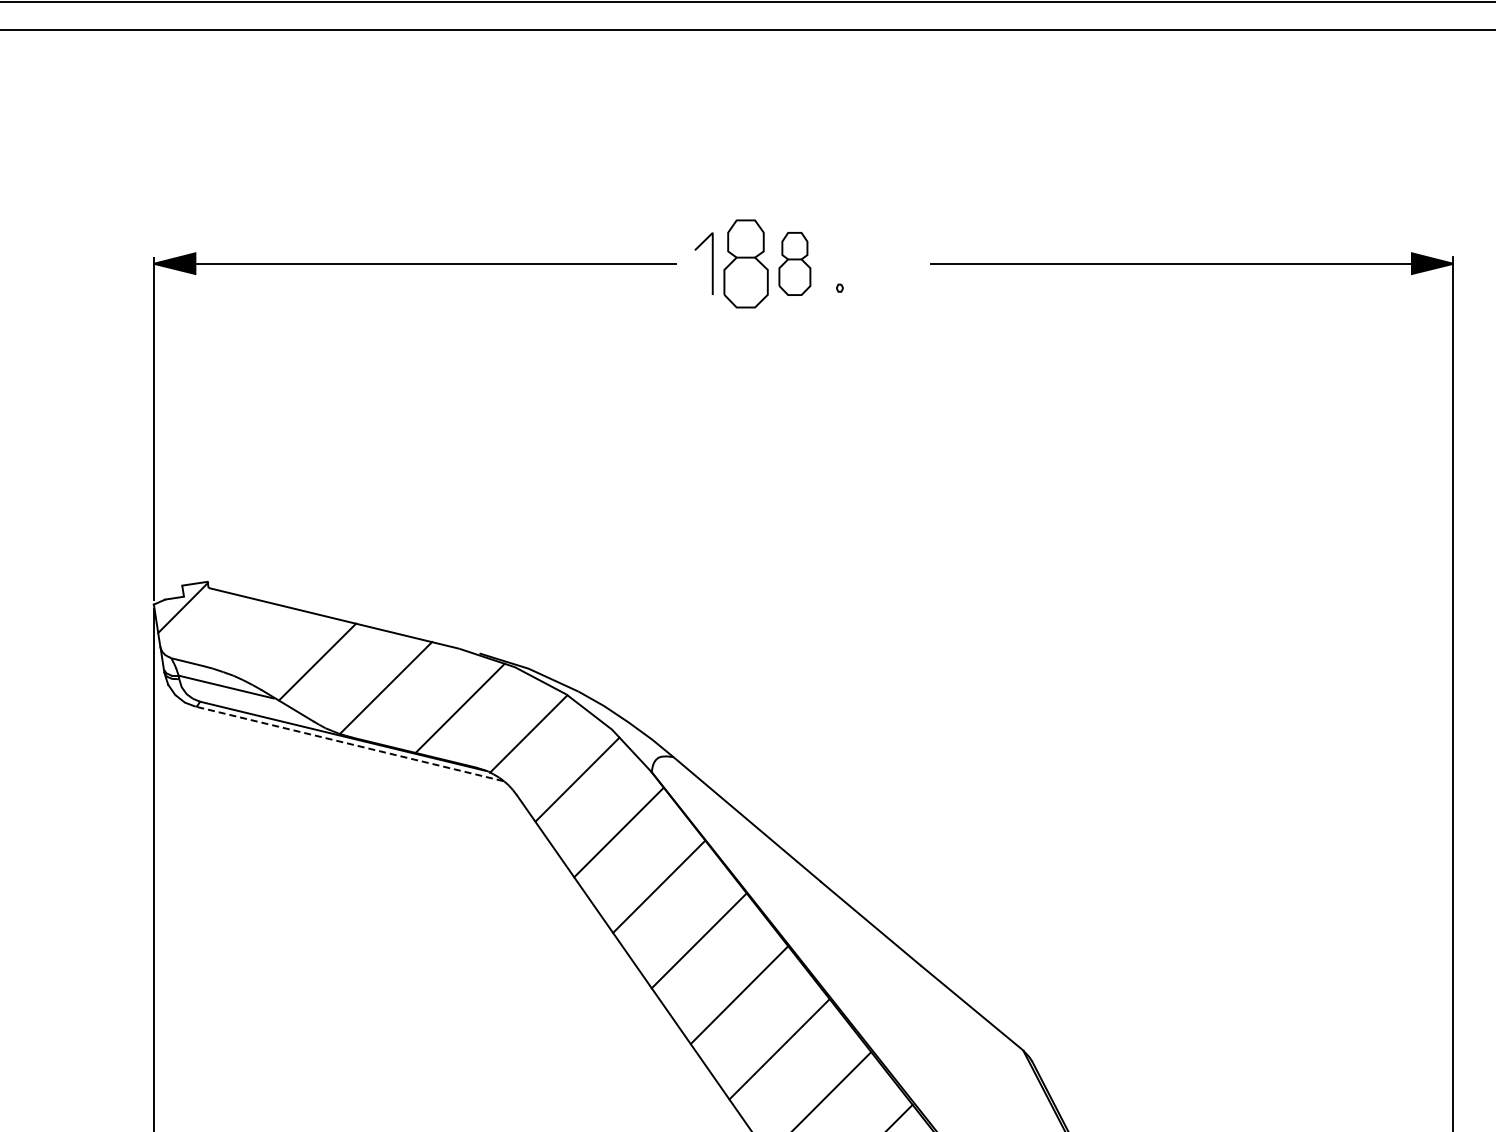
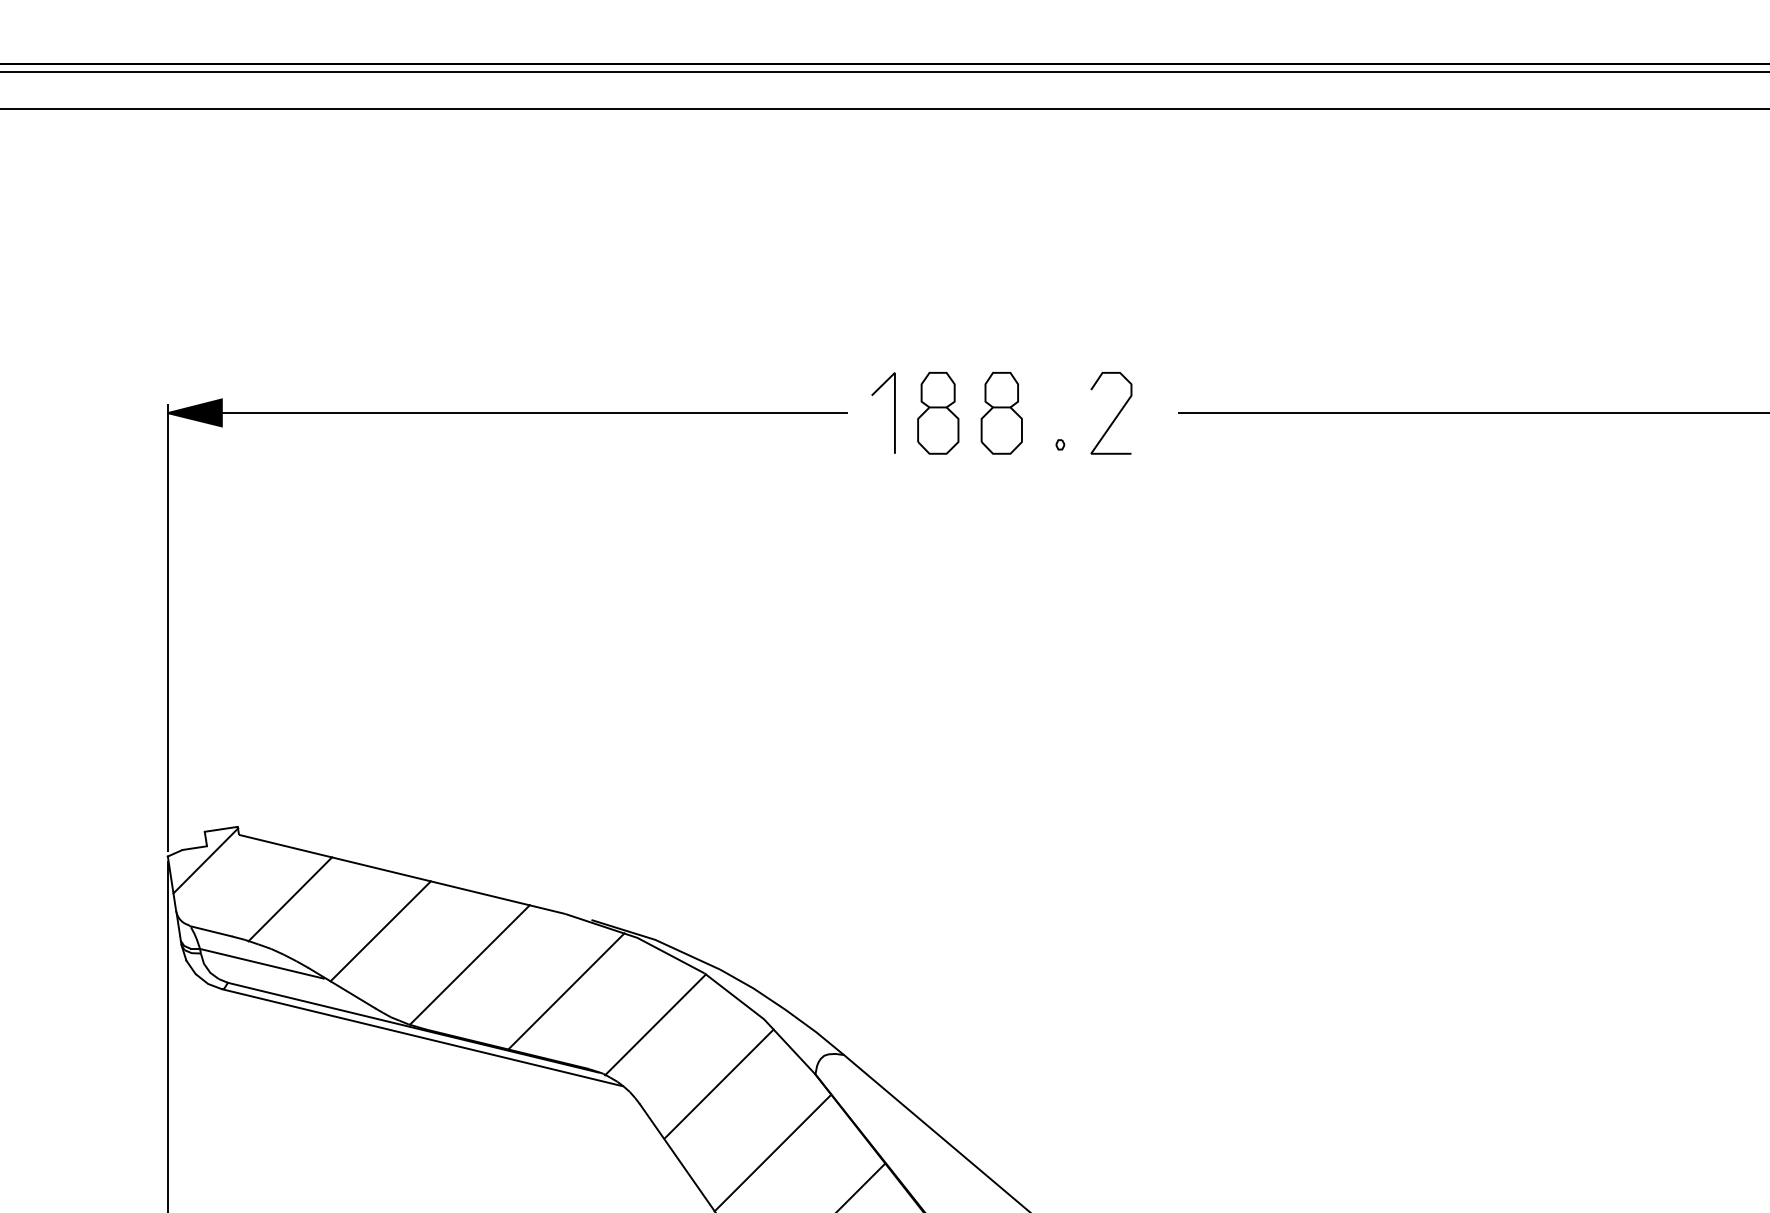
part: (745, 263) -> (937, 412), size x0.71
curve: (882, 265) -> (1115, 415), added
line: (247, 637) -> (289, 899), added
line: (349, 743) -> (422, 1037), dashed -> solid

